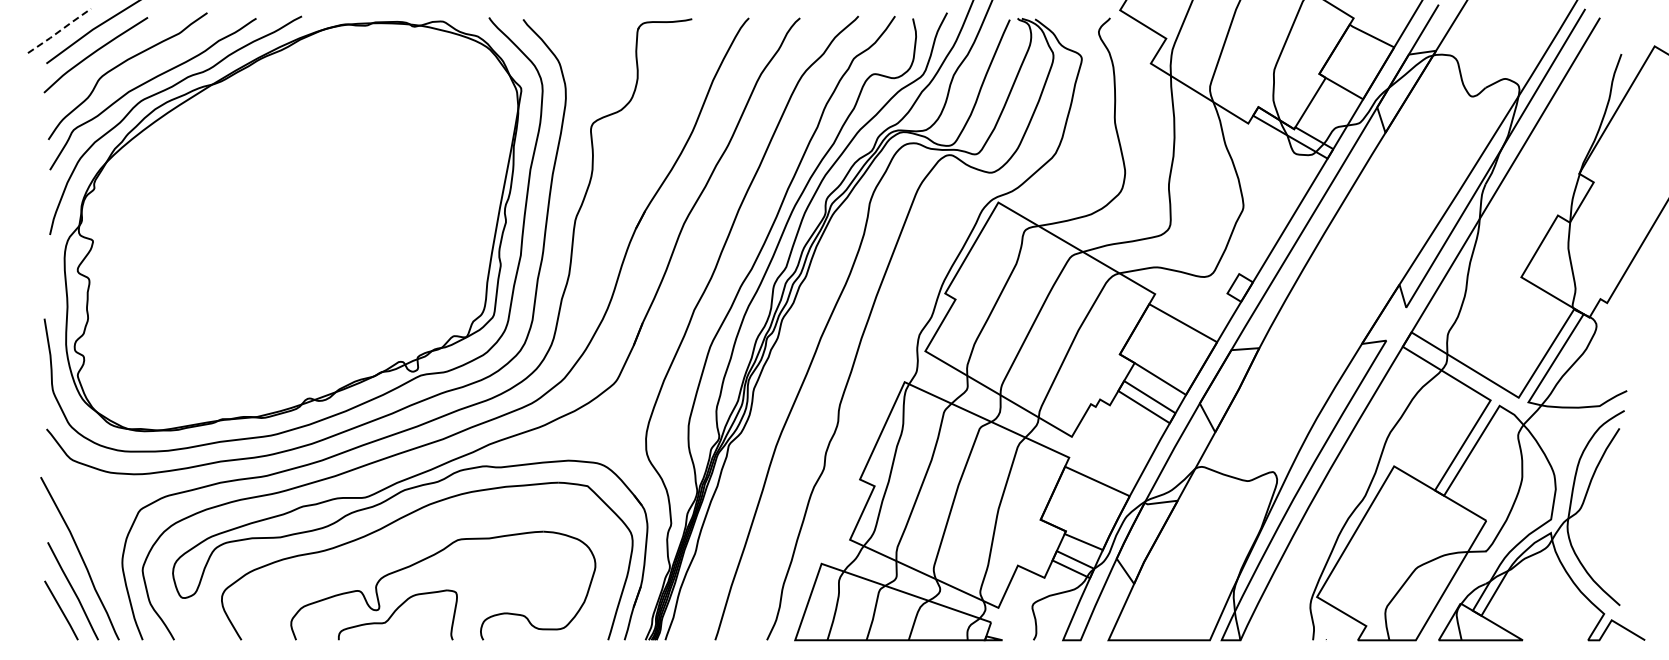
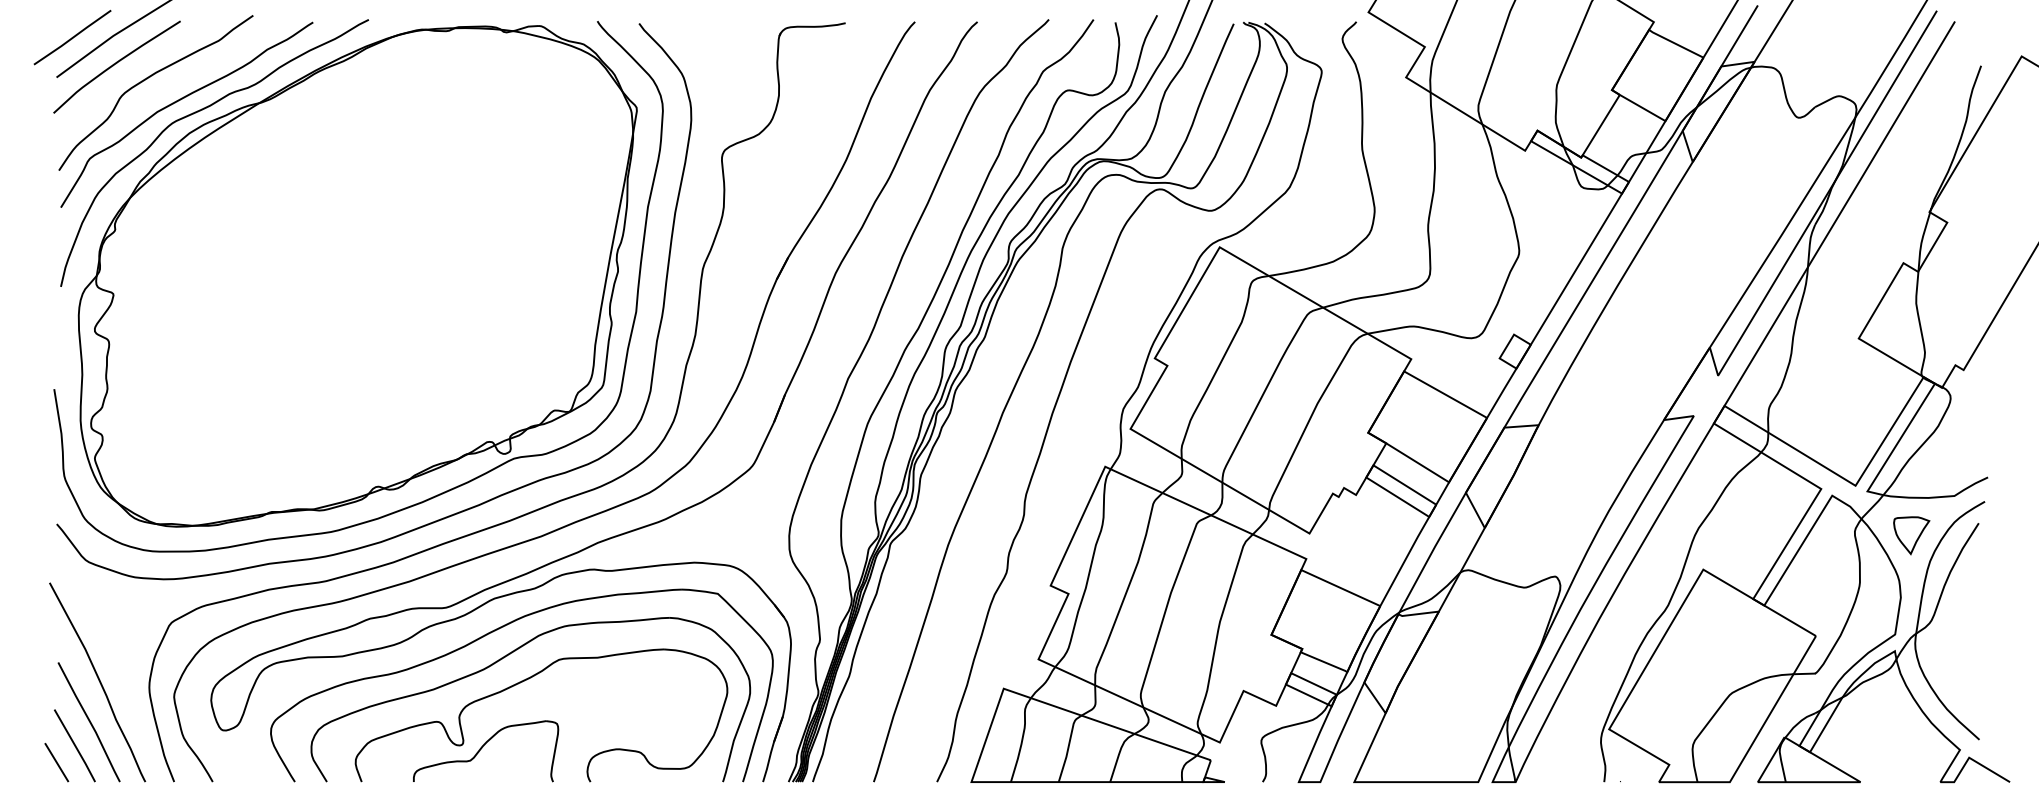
line: (59, 31) -> (72, 38), dashed -> solid
part: (1564, 438) -> (1911, 535), added
part: (412, 539) -> (503, 658), added
line: (46, 624) -> (56, 762), added

